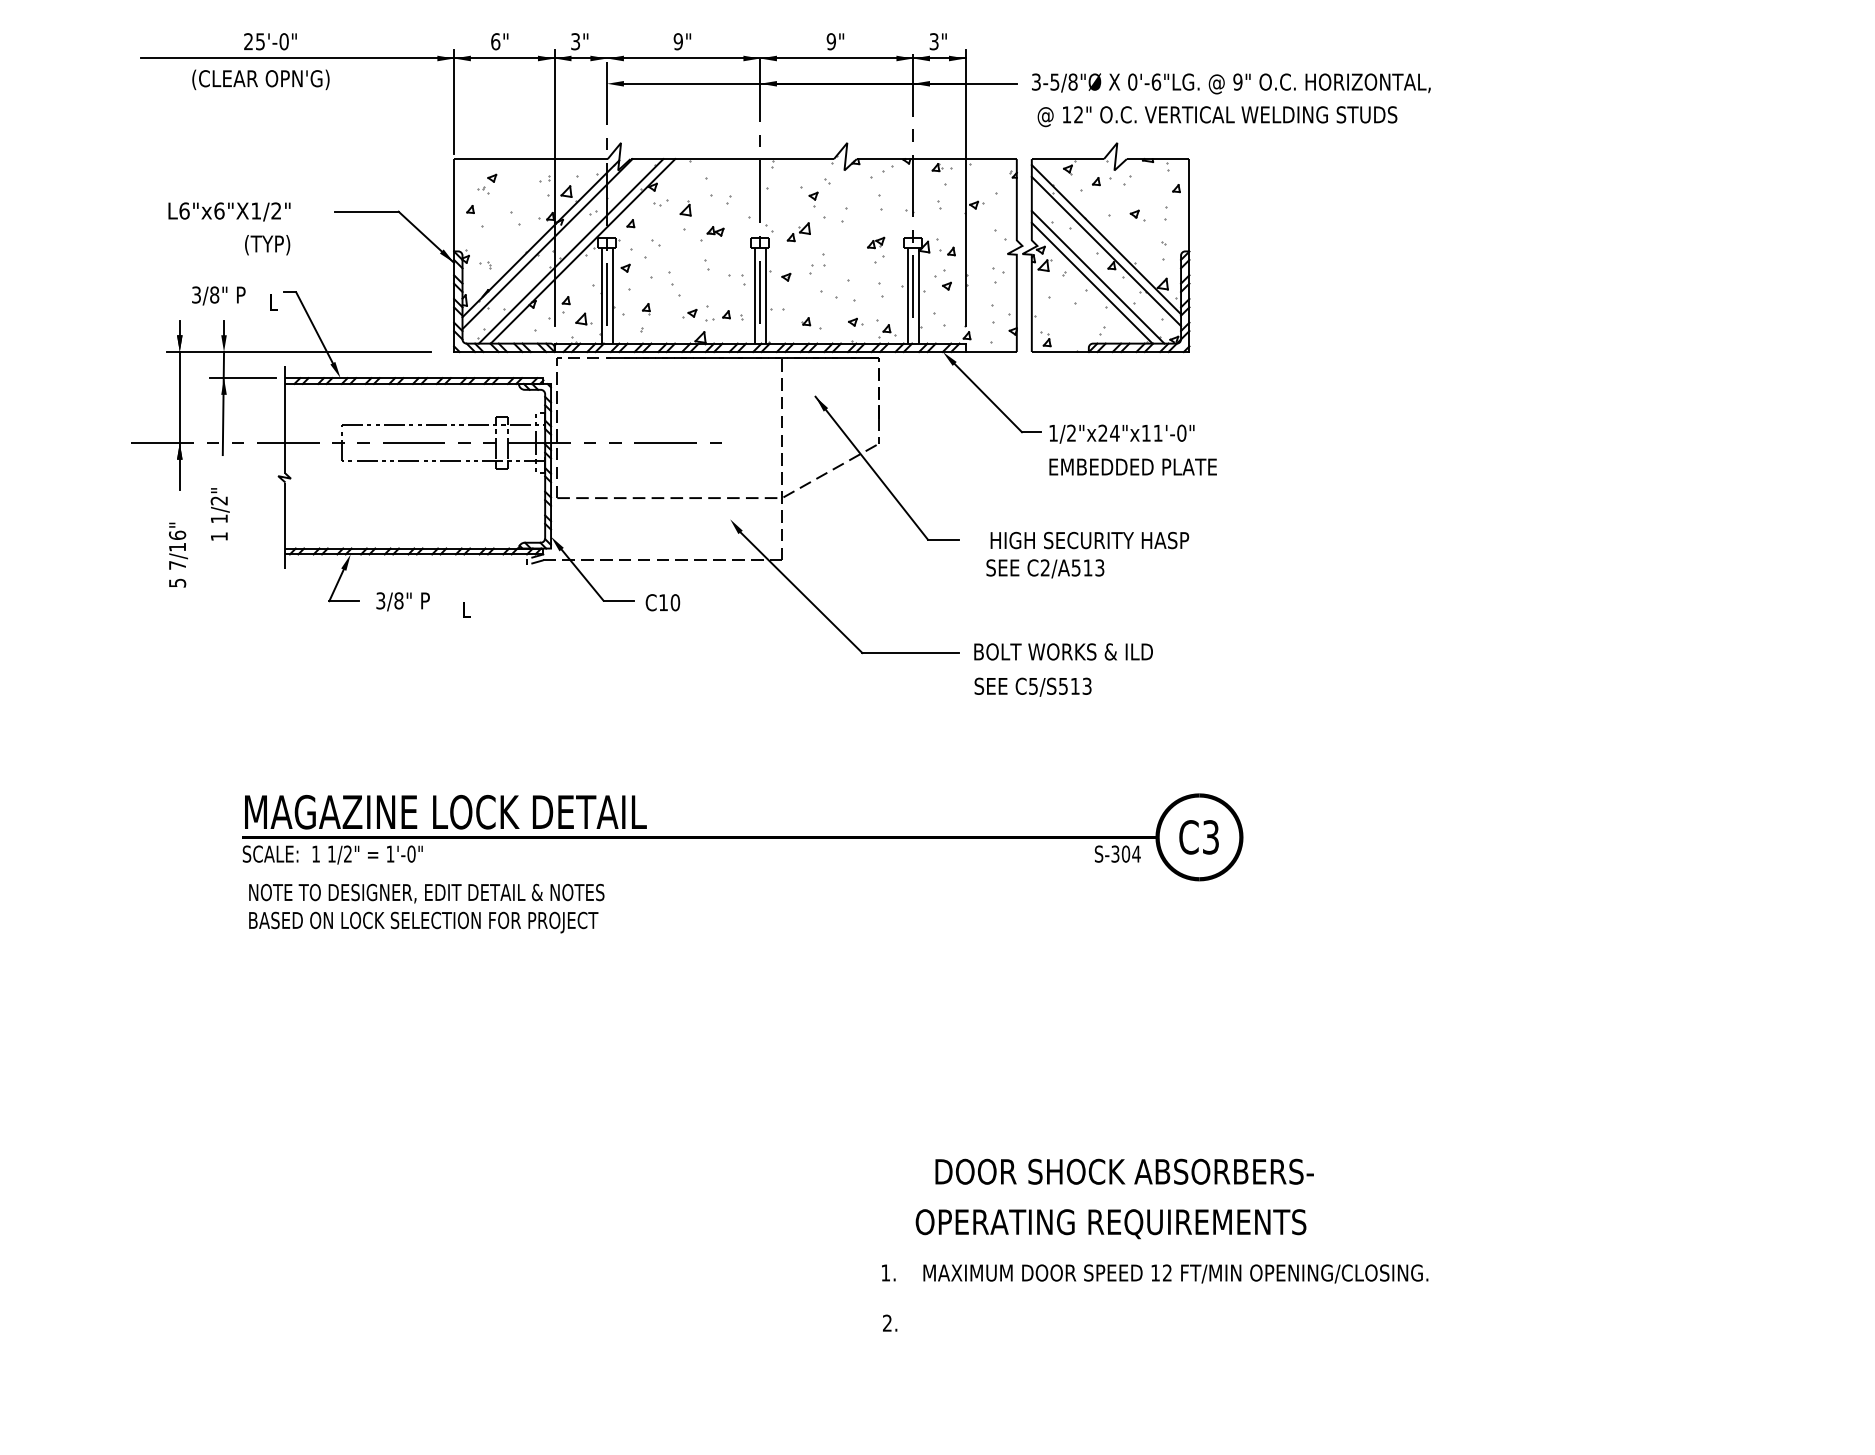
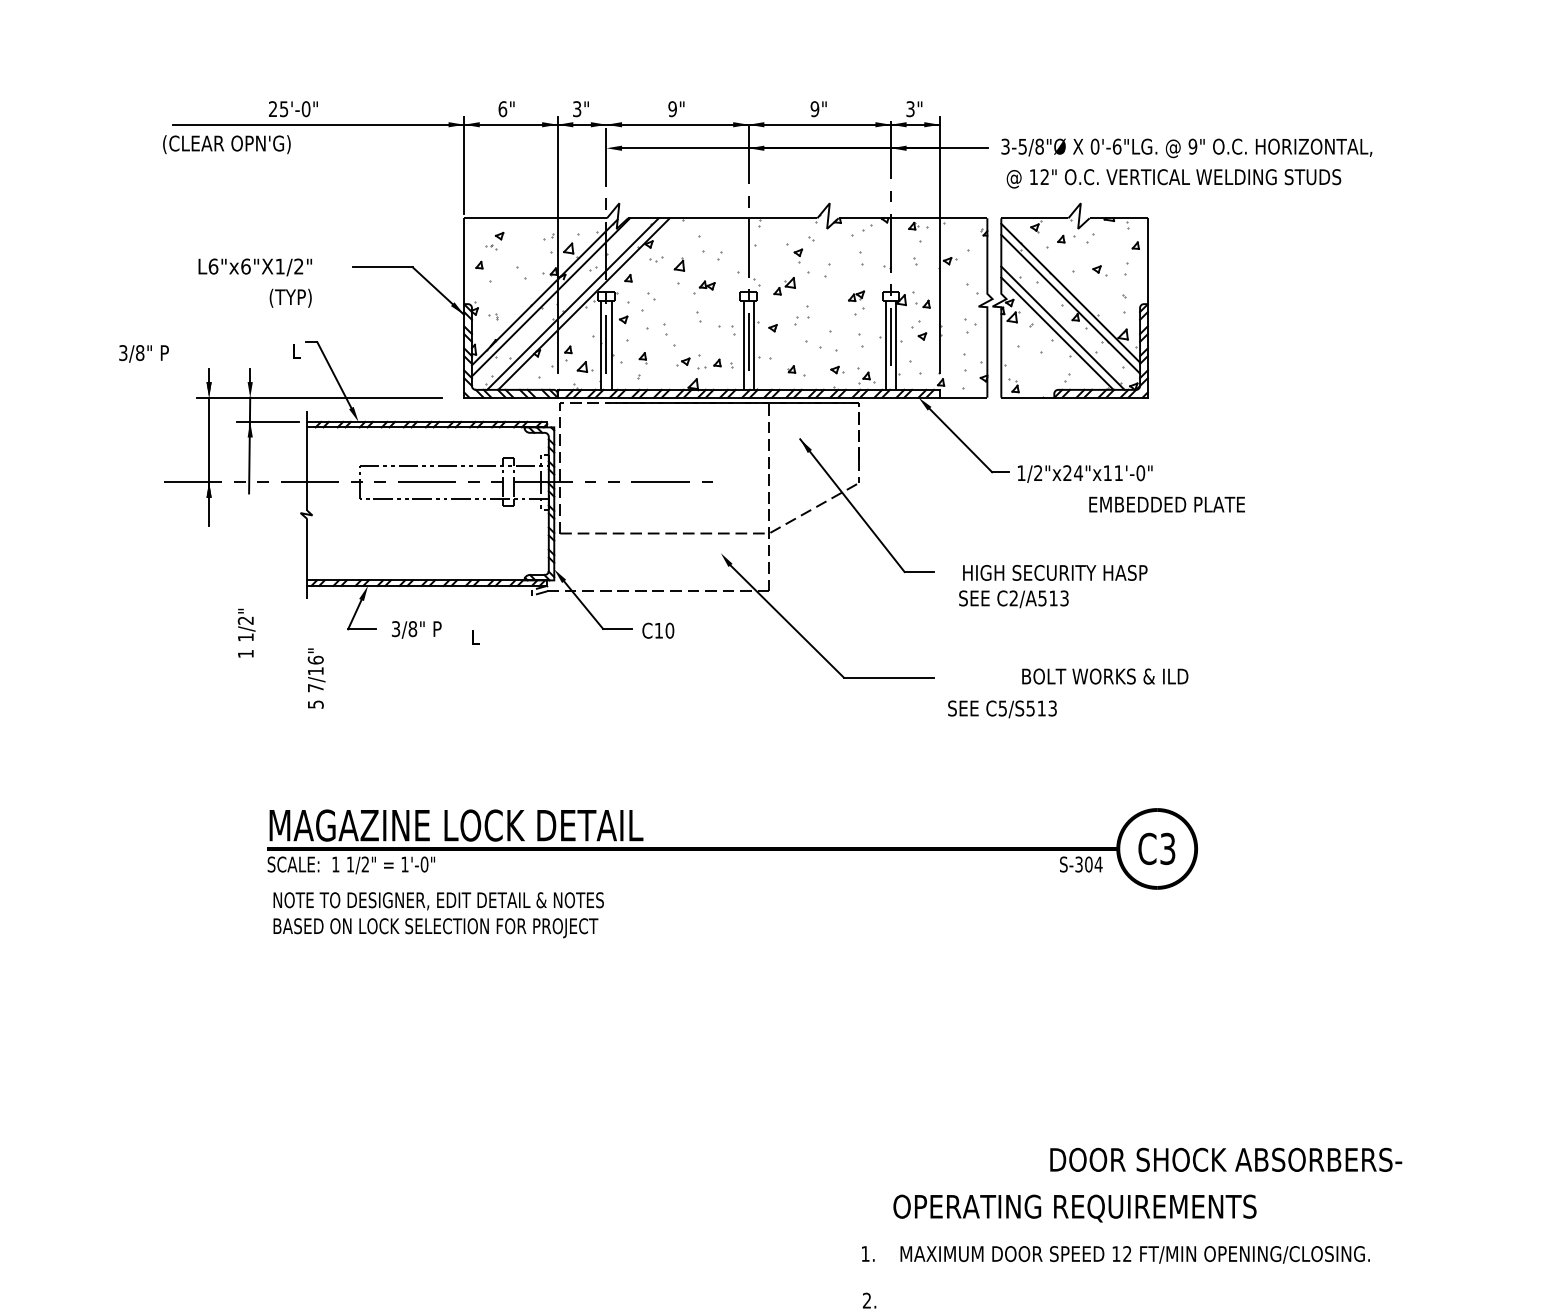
text: (260, 79) -> (226, 144), moved
text: (218, 295) -> (143, 353), moved
text: (1132, 466) -> (1166, 504), moved
text: (219, 514) -> (246, 633), moved
text: (178, 554) -> (316, 677), moved
text: (1063, 651) -> (1105, 676), moved
text: (1124, 1171) -> (1226, 1159), moved

